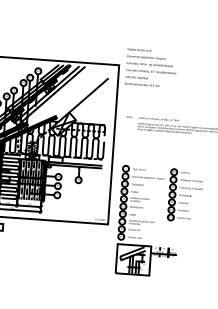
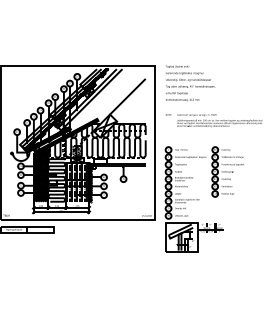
text: (151, 68) -> (190, 83), moved
part: (158, 222) -> (203, 199), moved

